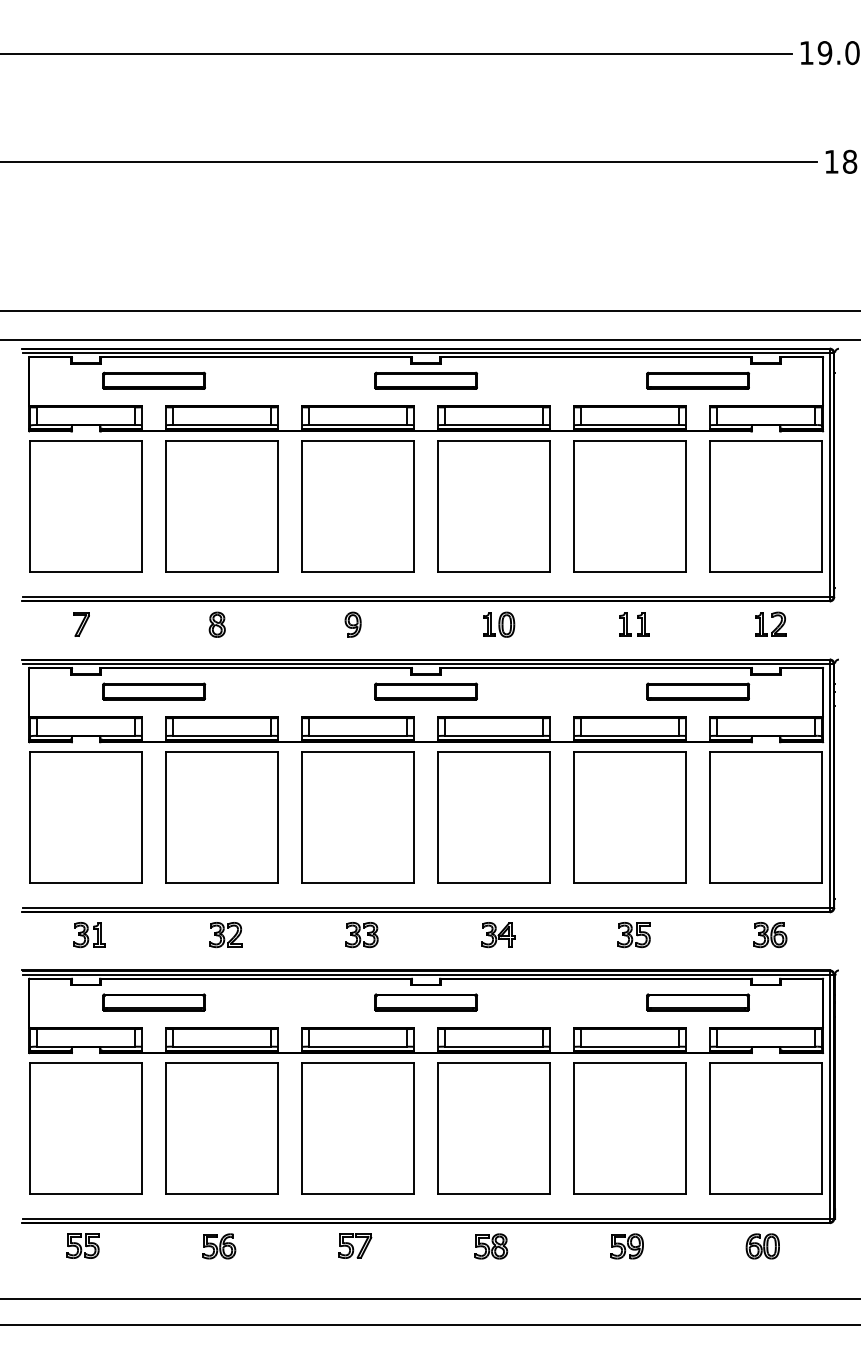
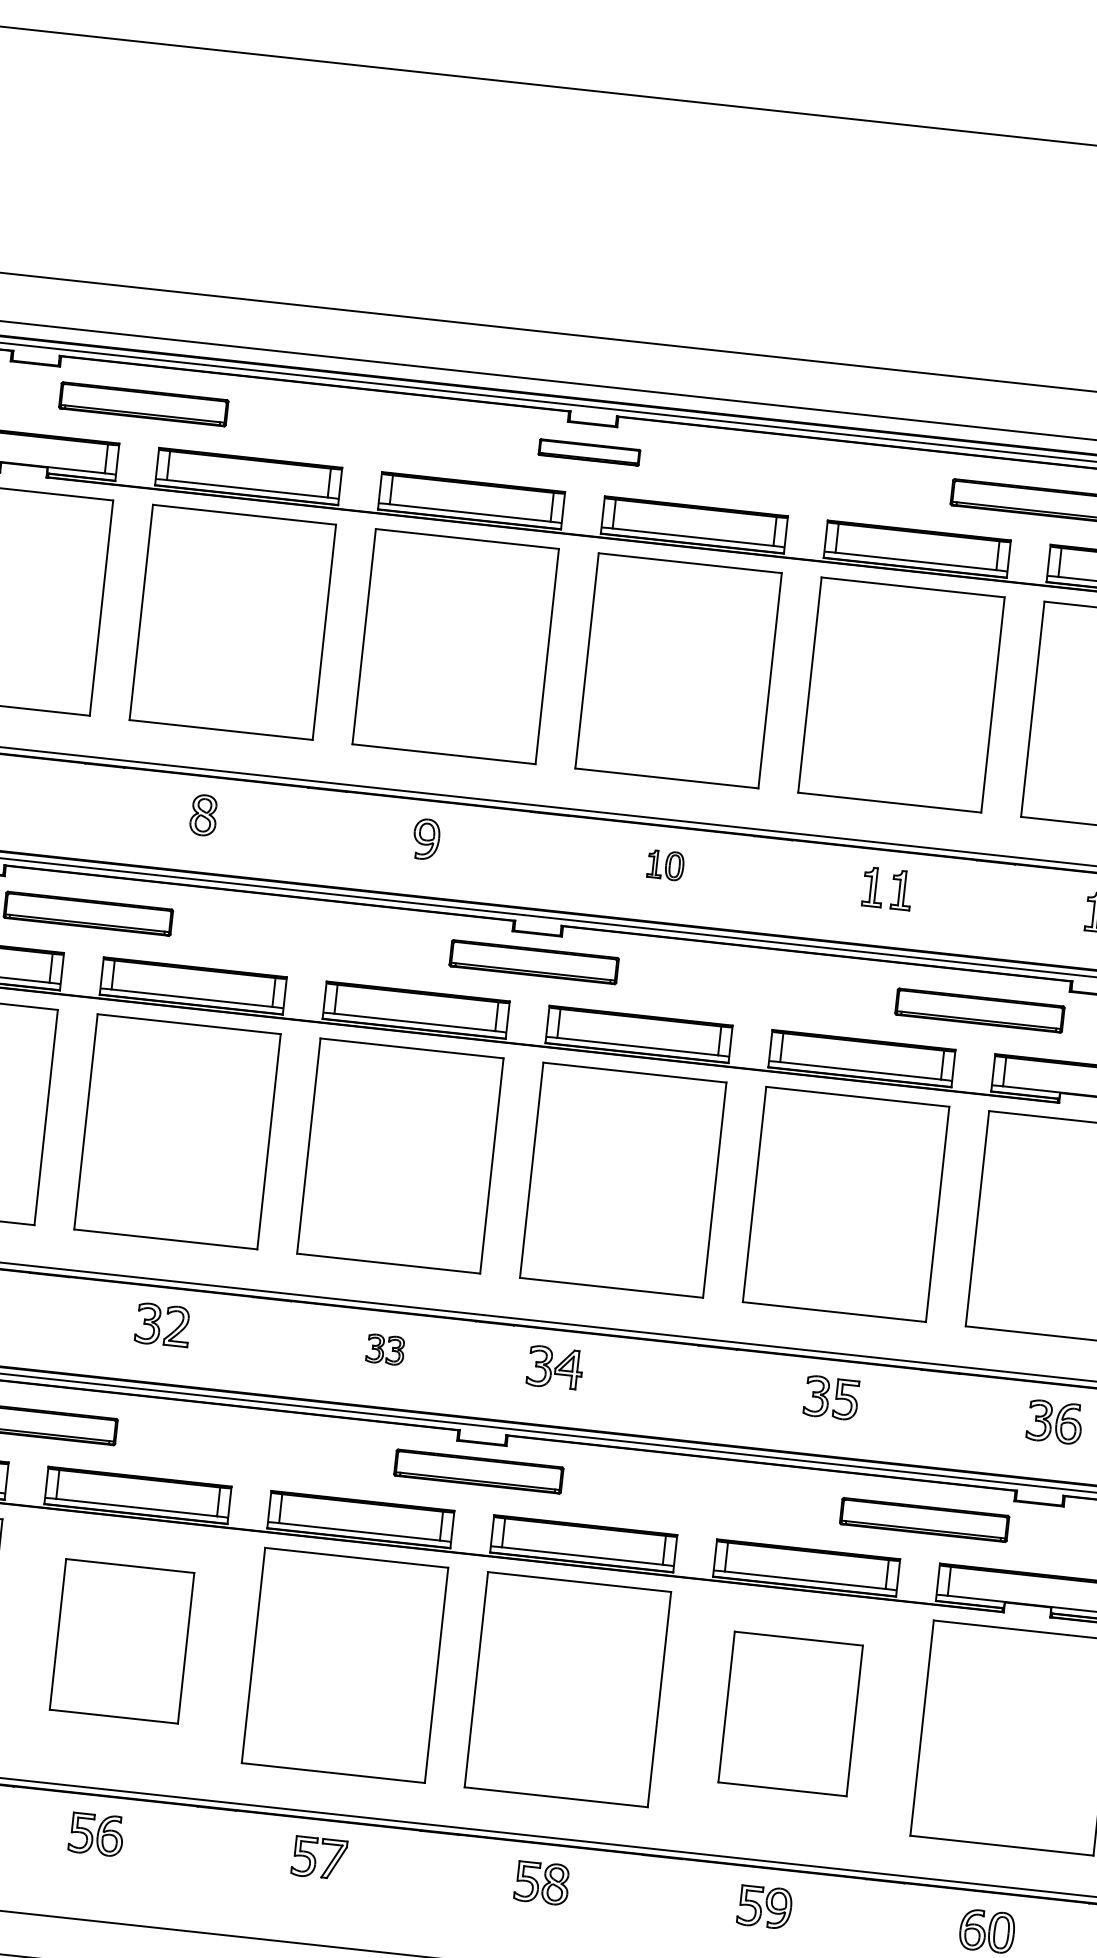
part: (425, 380) -> (588, 452), size x0.6
part: (499, 624) -> (666, 865), size x0.7
part: (361, 935) -> (384, 1350), size x0.7
part: (498, 935) -> (555, 1368), moved
part: (221, 1128) -> (121, 1641), size x0.7
part: (629, 1128) -> (789, 1714), size x0.7

